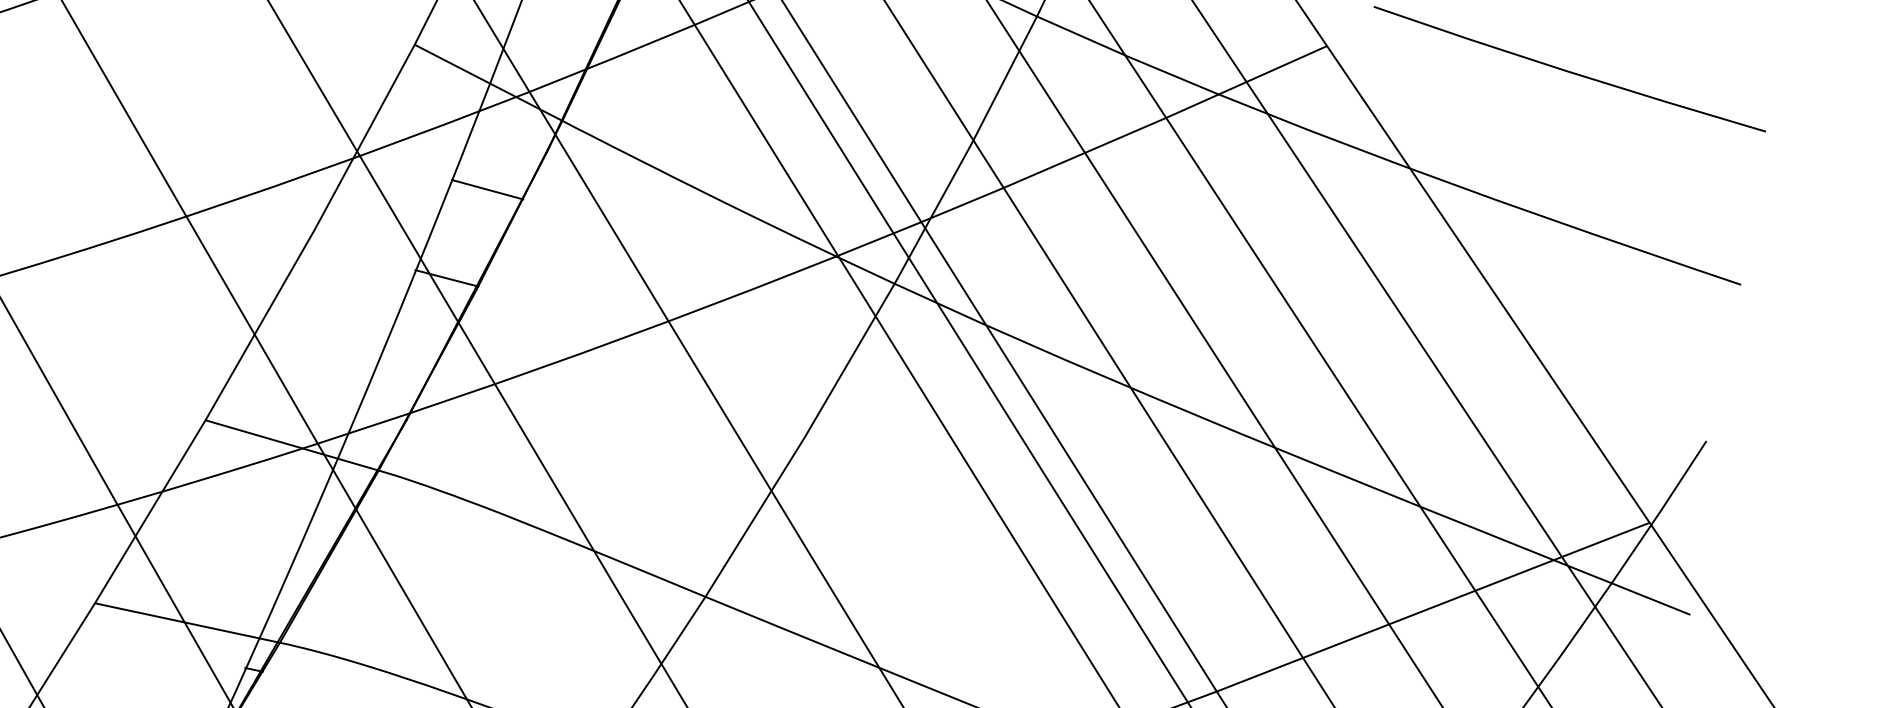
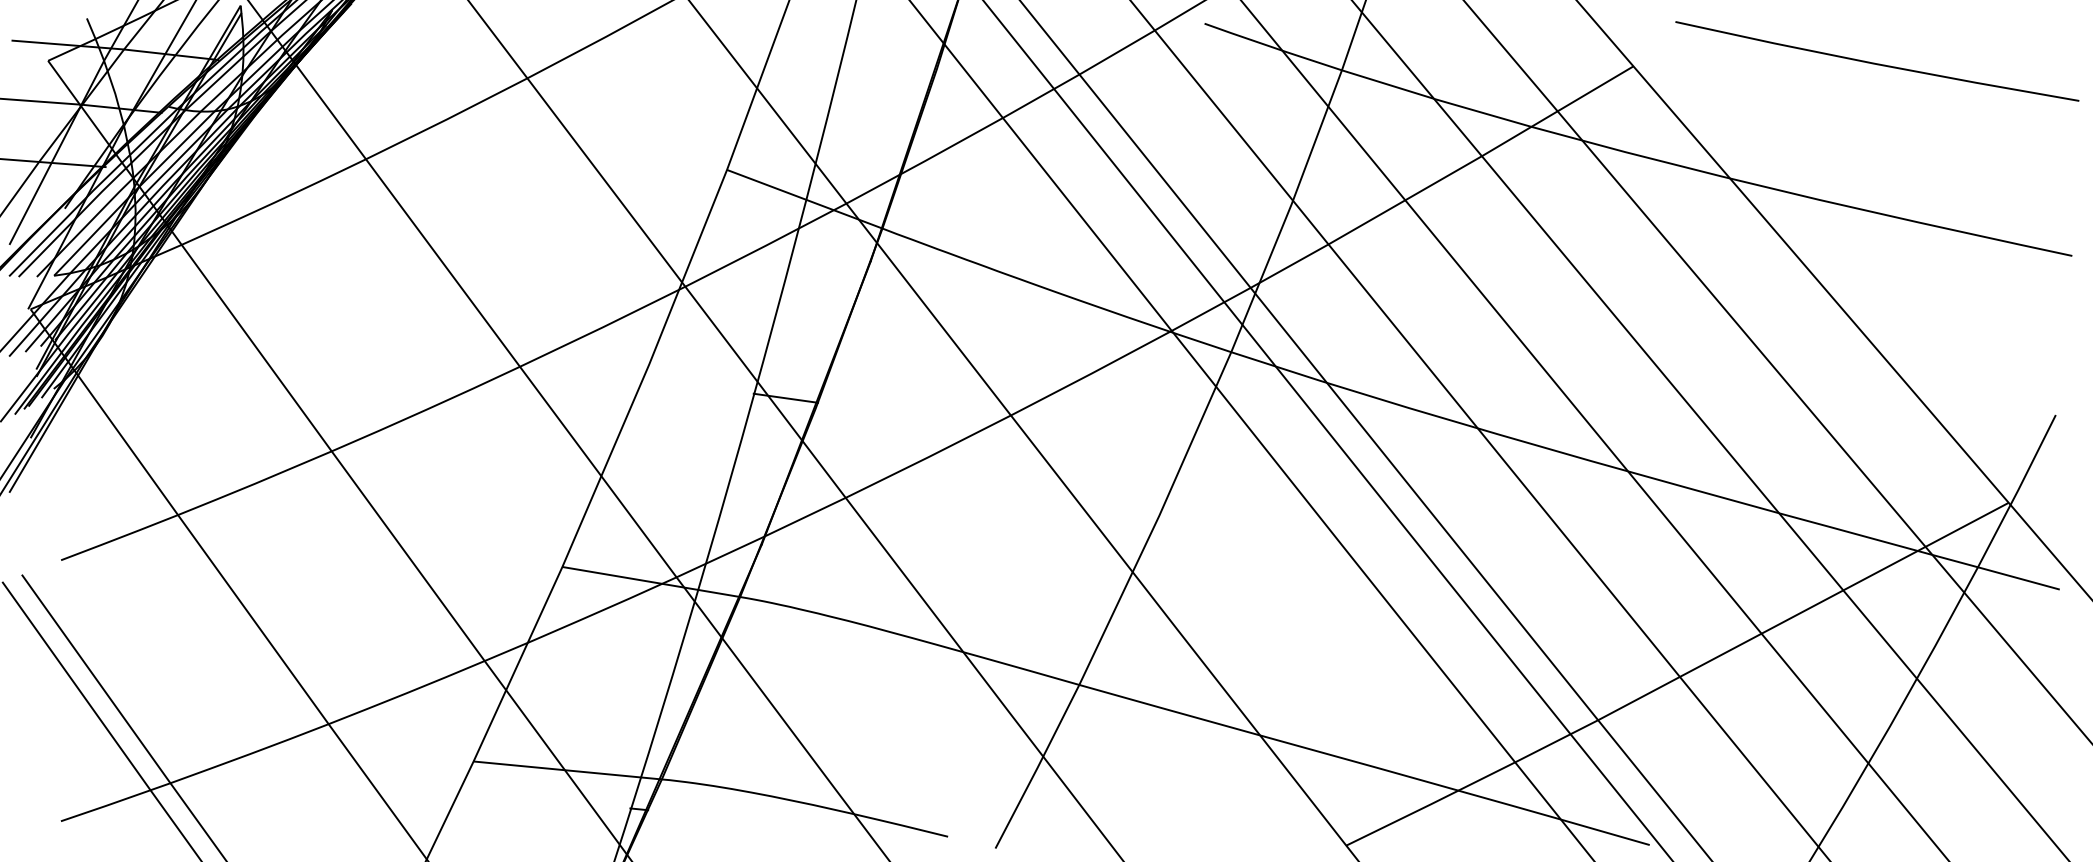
line: (487, 189) -> (815, 305), removed

